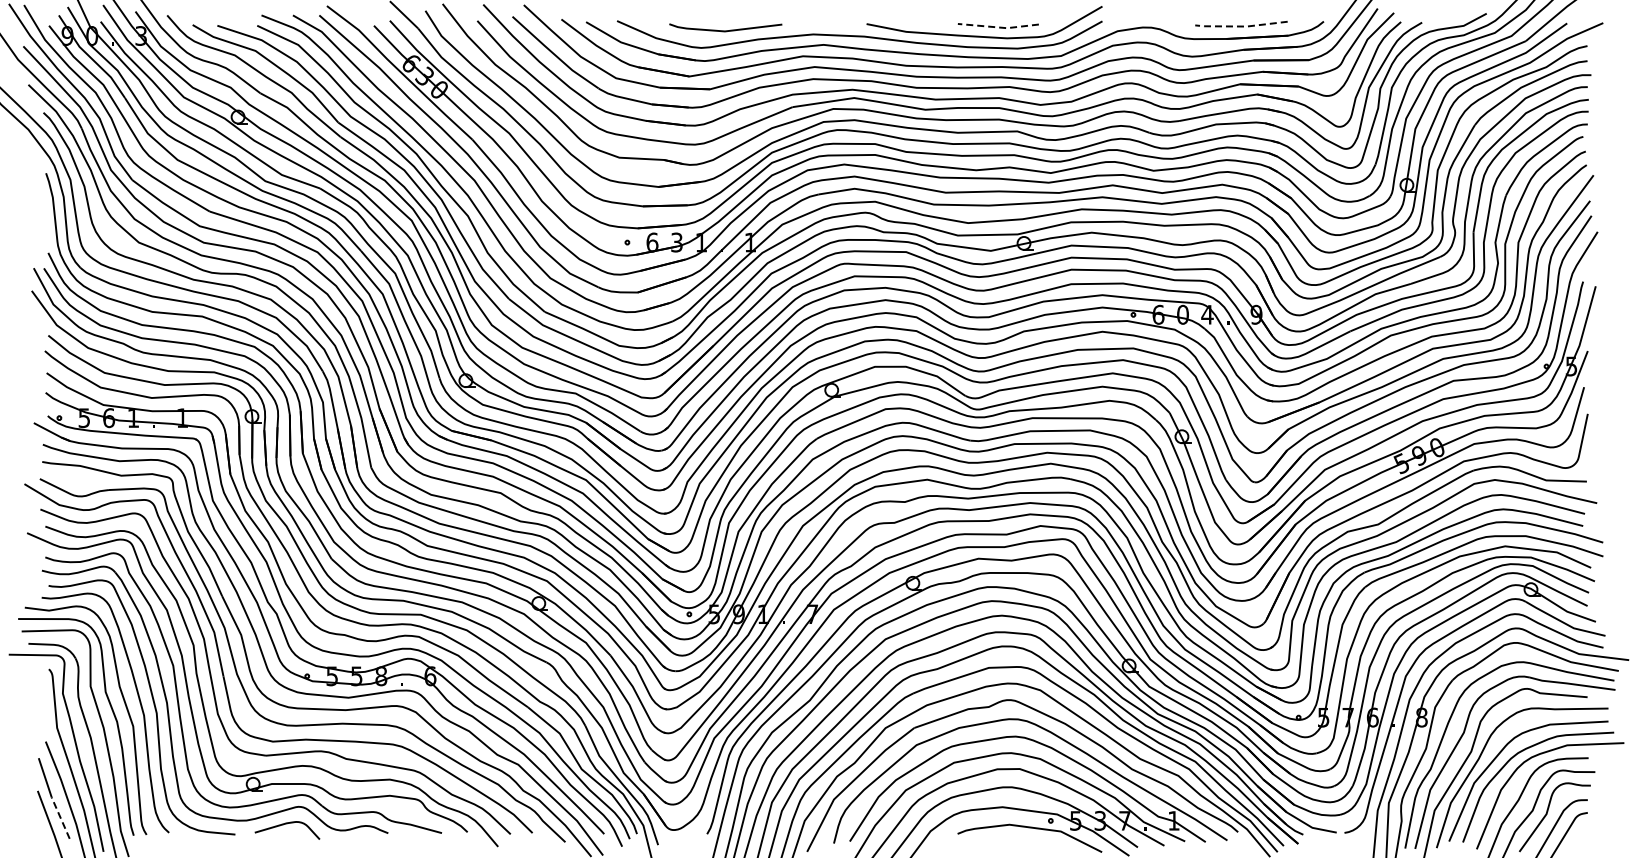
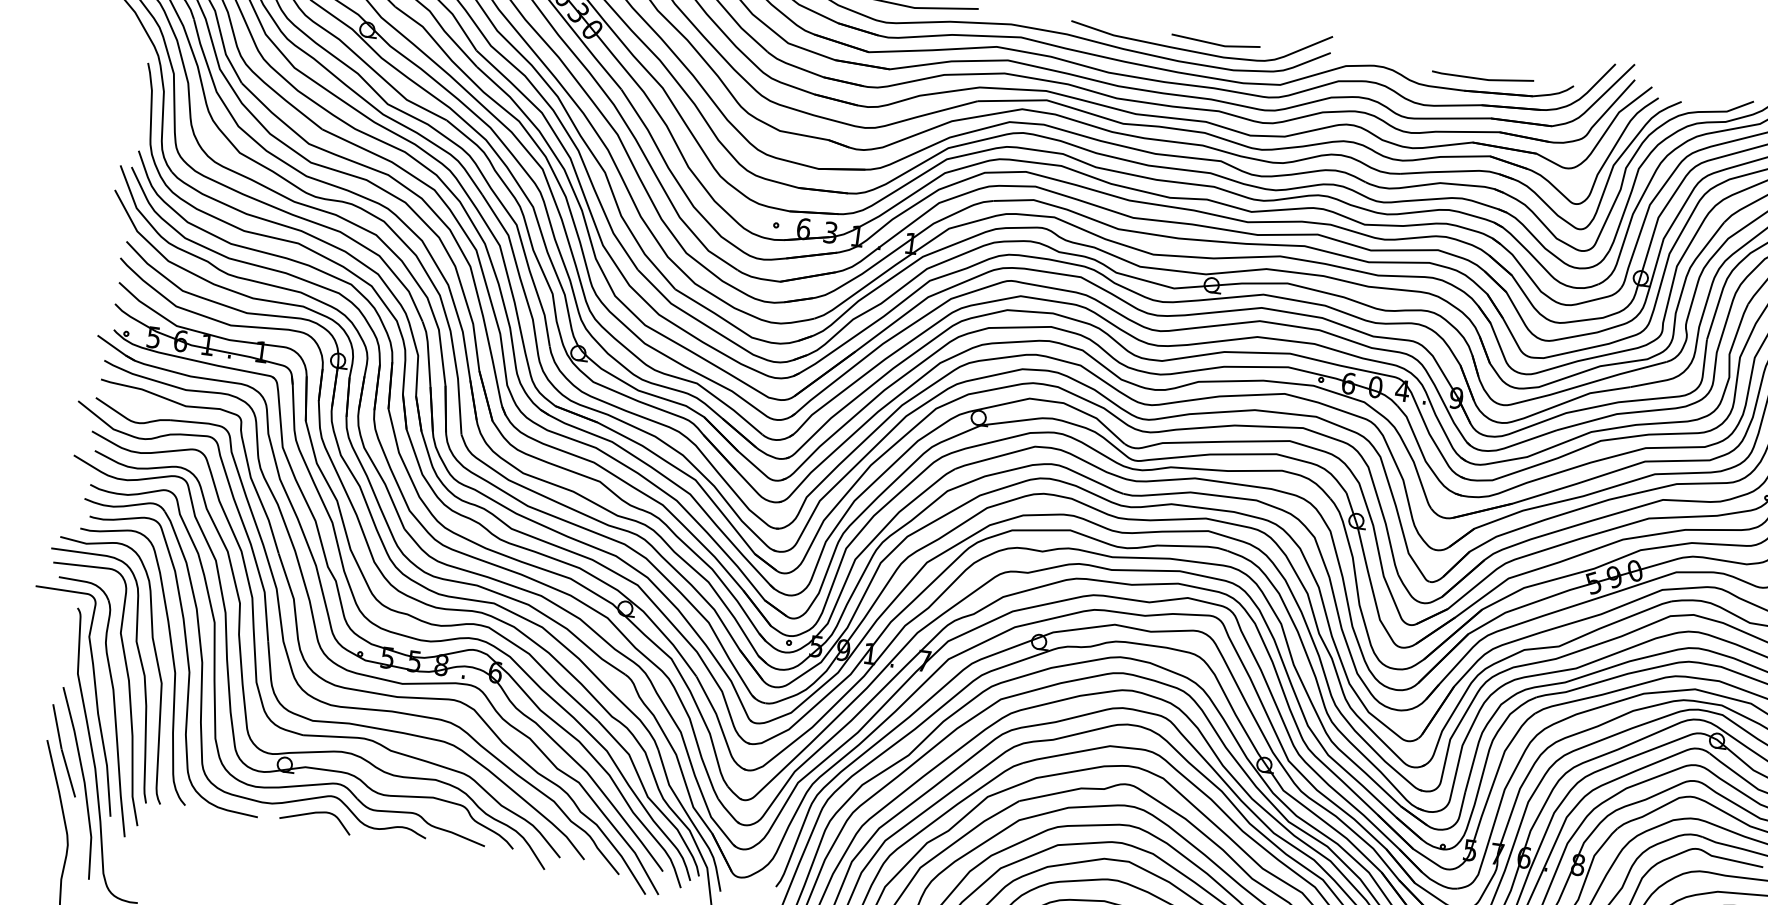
line: (1241, 26) -> (1482, 79), dashed -> solid
line: (999, 27) -> (1216, 44), dashed -> solid
line: (60, 818) -> (68, 773), dashed -> solid

